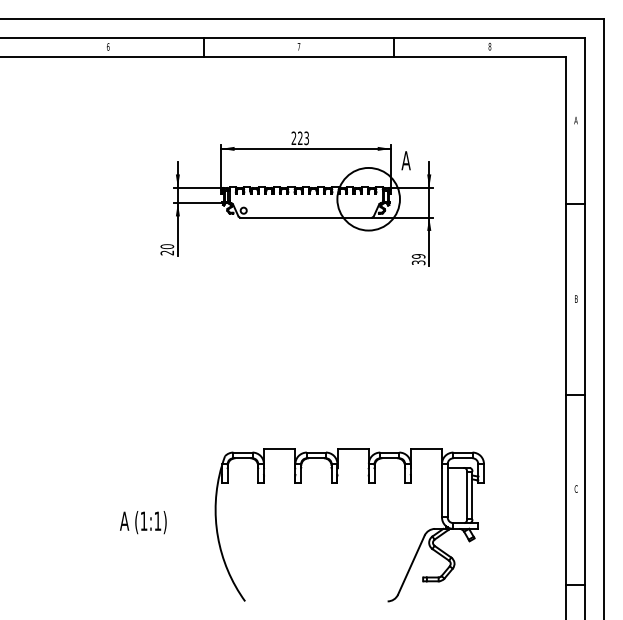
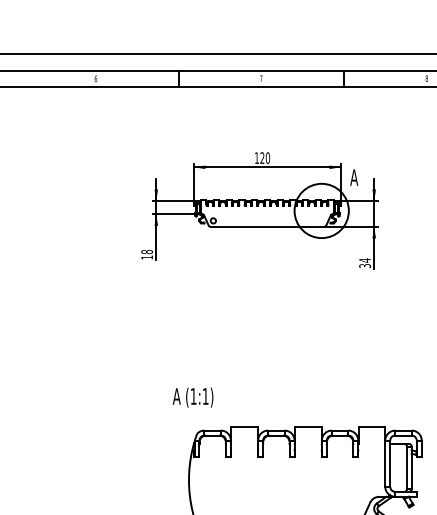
text: (300, 138) -> (262, 158), 223 -> 120
text: (166, 249) -> (146, 254), 20 -> 18
text: (418, 256) -> (364, 260), 39 -> 34
text: (143, 522) -> (193, 397), moved

